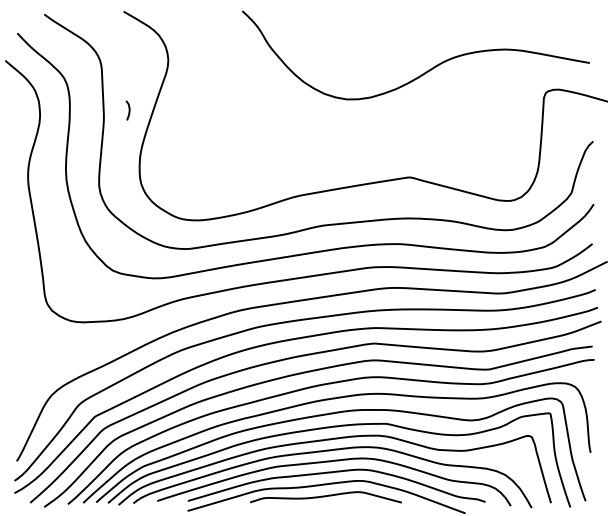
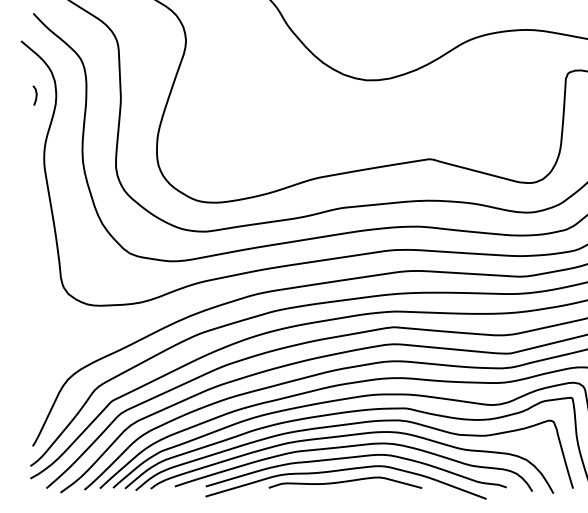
line: (128, 110) -> (35, 95), moved

